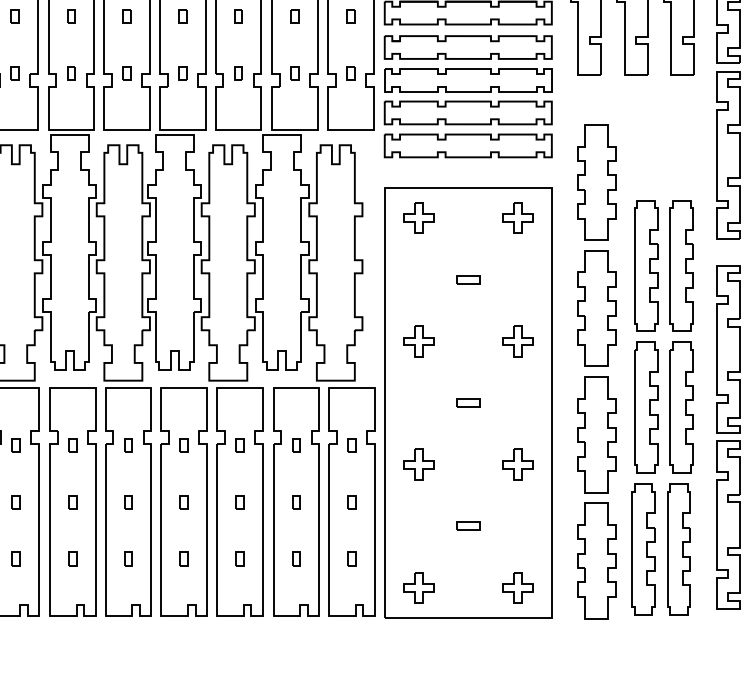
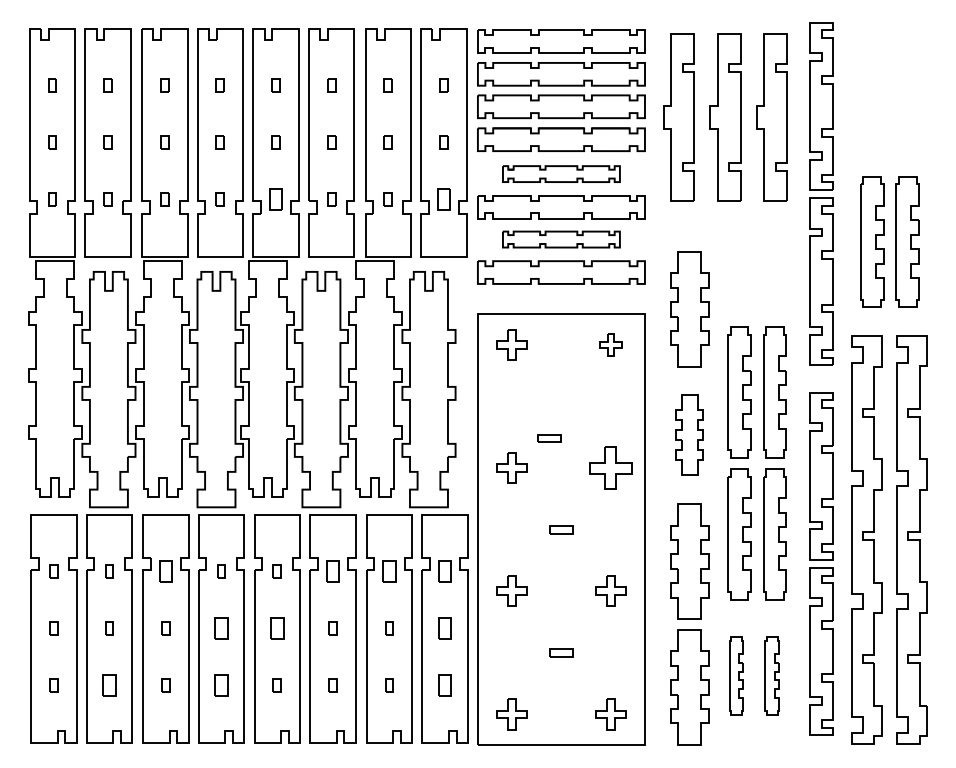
part: (468, 46) -> (561, 173), size x0.7
part: (182, 72) -> (275, 199), size x1.6
part: (350, 72) -> (443, 199), size x1.6
part: (468, 112) -> (561, 239), size x0.7
part: (517, 217) -> (610, 344), size x0.7
part: (468, 279) -> (549, 438), moved
part: (596, 307) -> (689, 434), size x0.7
part: (517, 340) -> (610, 467), size x1.4
part: (72, 444) -> (165, 571), size x1.6
part: (239, 444) -> (332, 571), size x1.6
part: (296, 444) -> (389, 571), size x1.6
part: (351, 444) -> (444, 571), size x1.6
part: (128, 501) -> (221, 628), size x1.6
part: (183, 501) -> (276, 628), size x1.6
part: (351, 501) -> (444, 628), size x1.6
part: (643, 548) -> (736, 675), size x0.6
part: (679, 548) -> (772, 675), size x0.6
part: (16, 558) -> (109, 685), size x1.6
part: (128, 558) -> (221, 685), size x1.6
part: (351, 558) -> (444, 685), size x1.6

